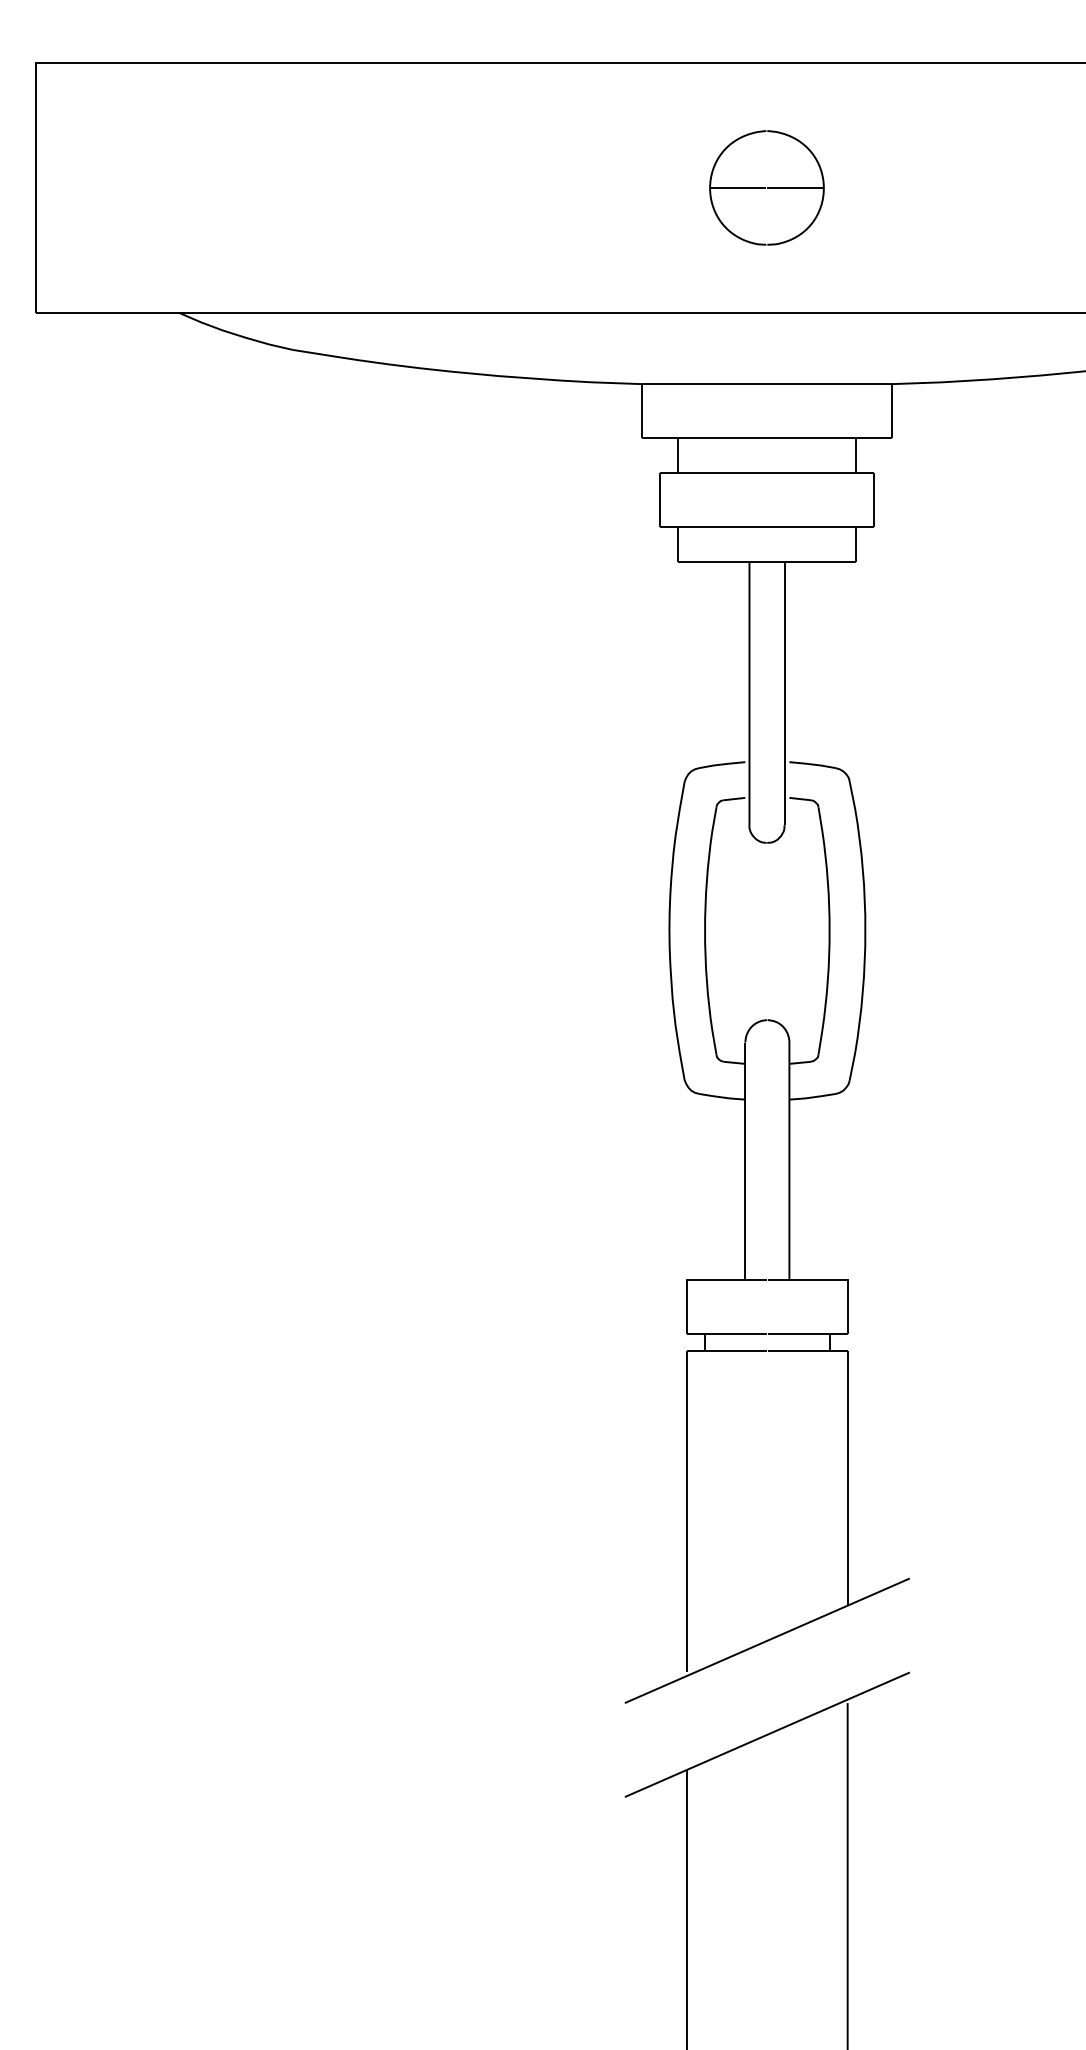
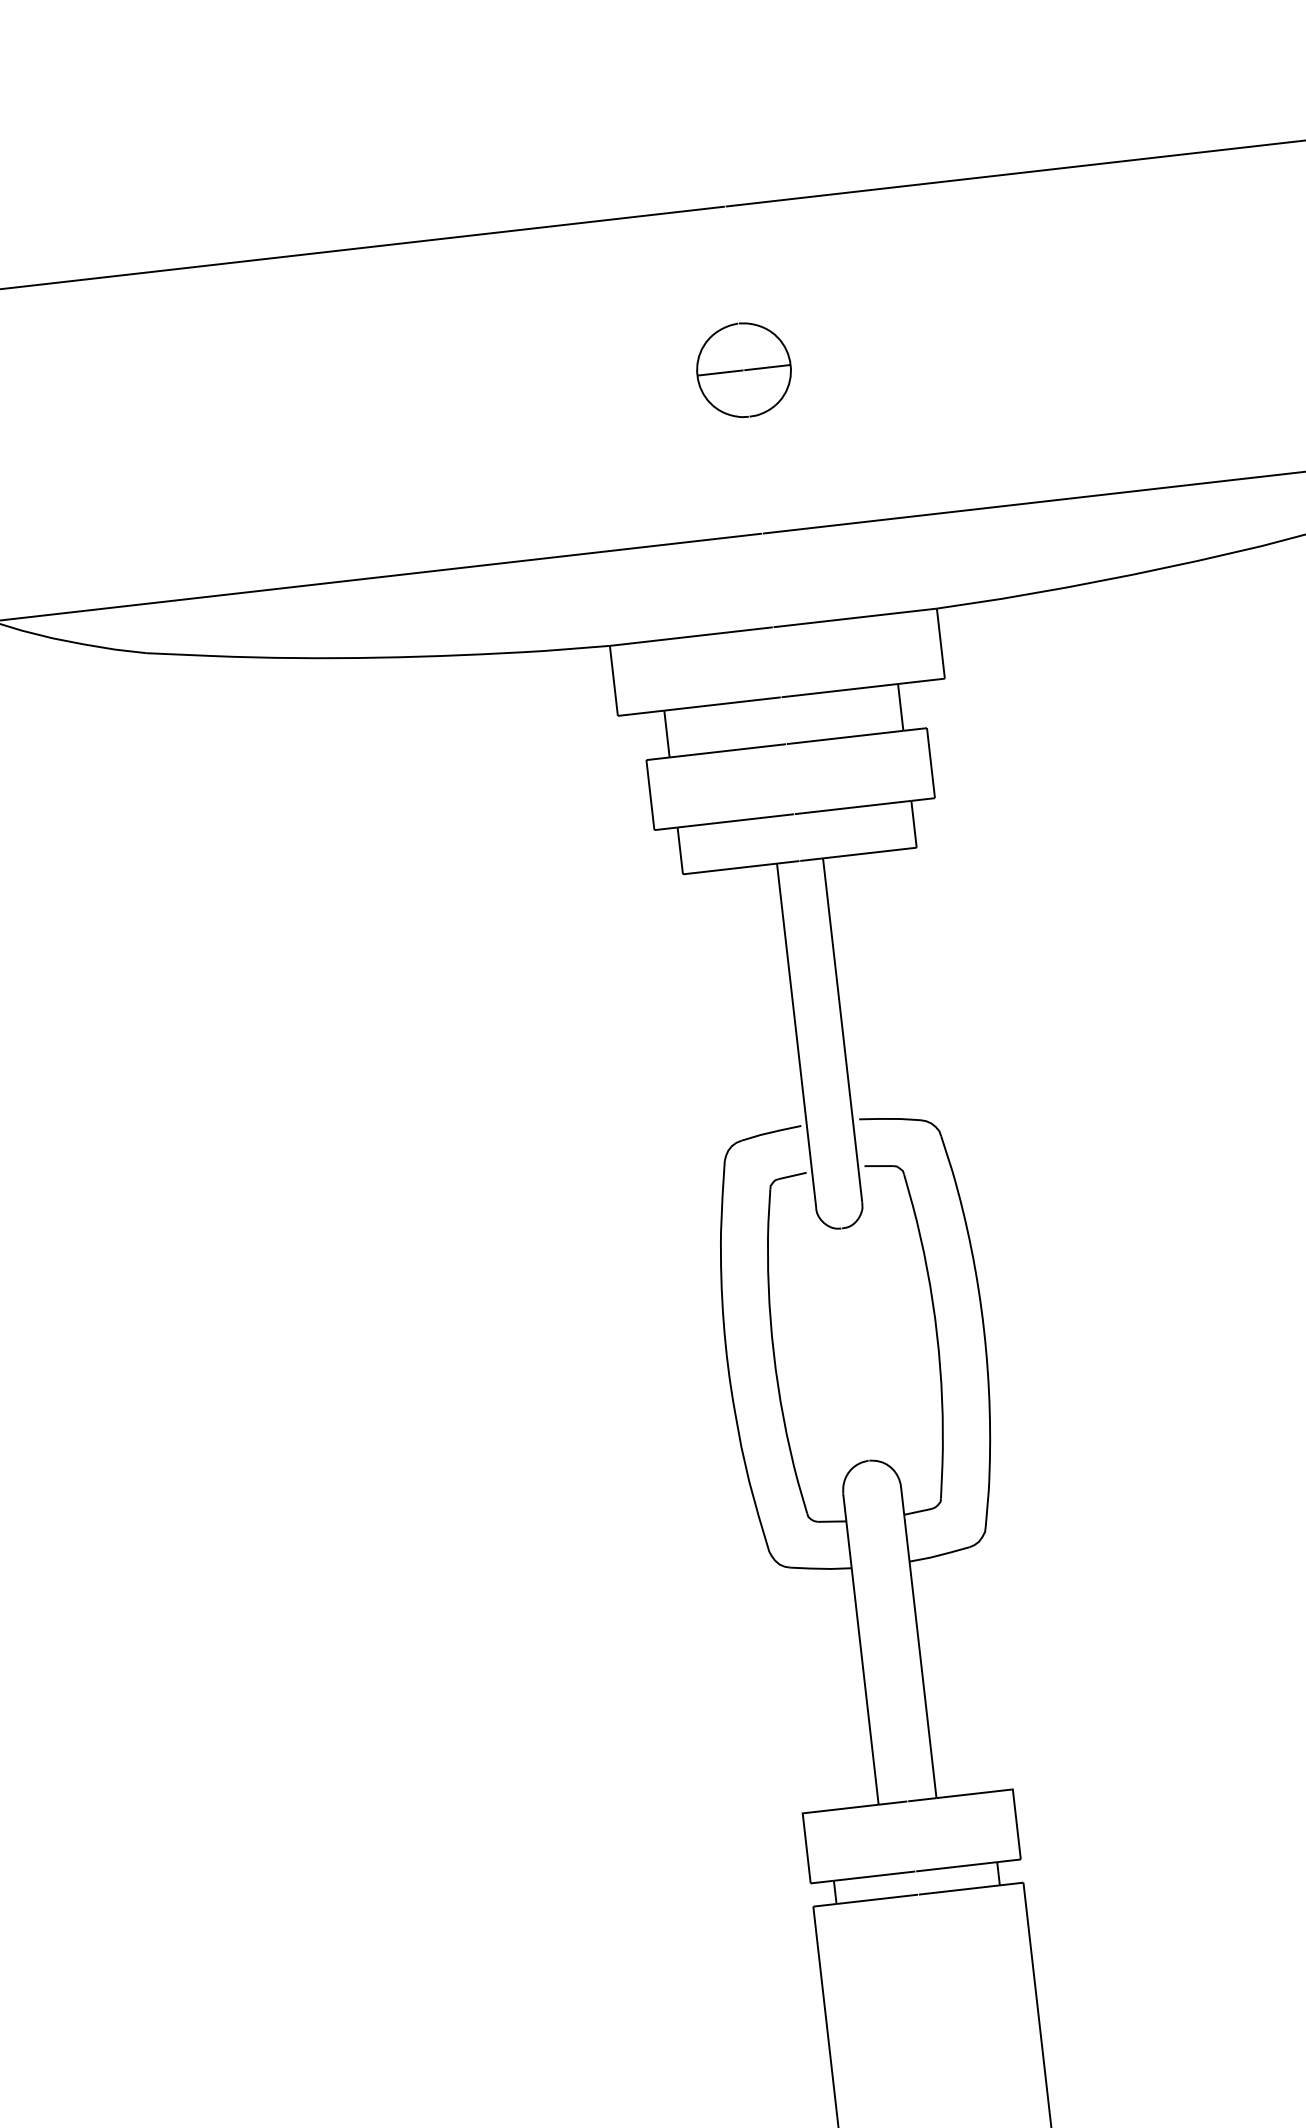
part: (766, 187) -> (743, 369), size x0.62

